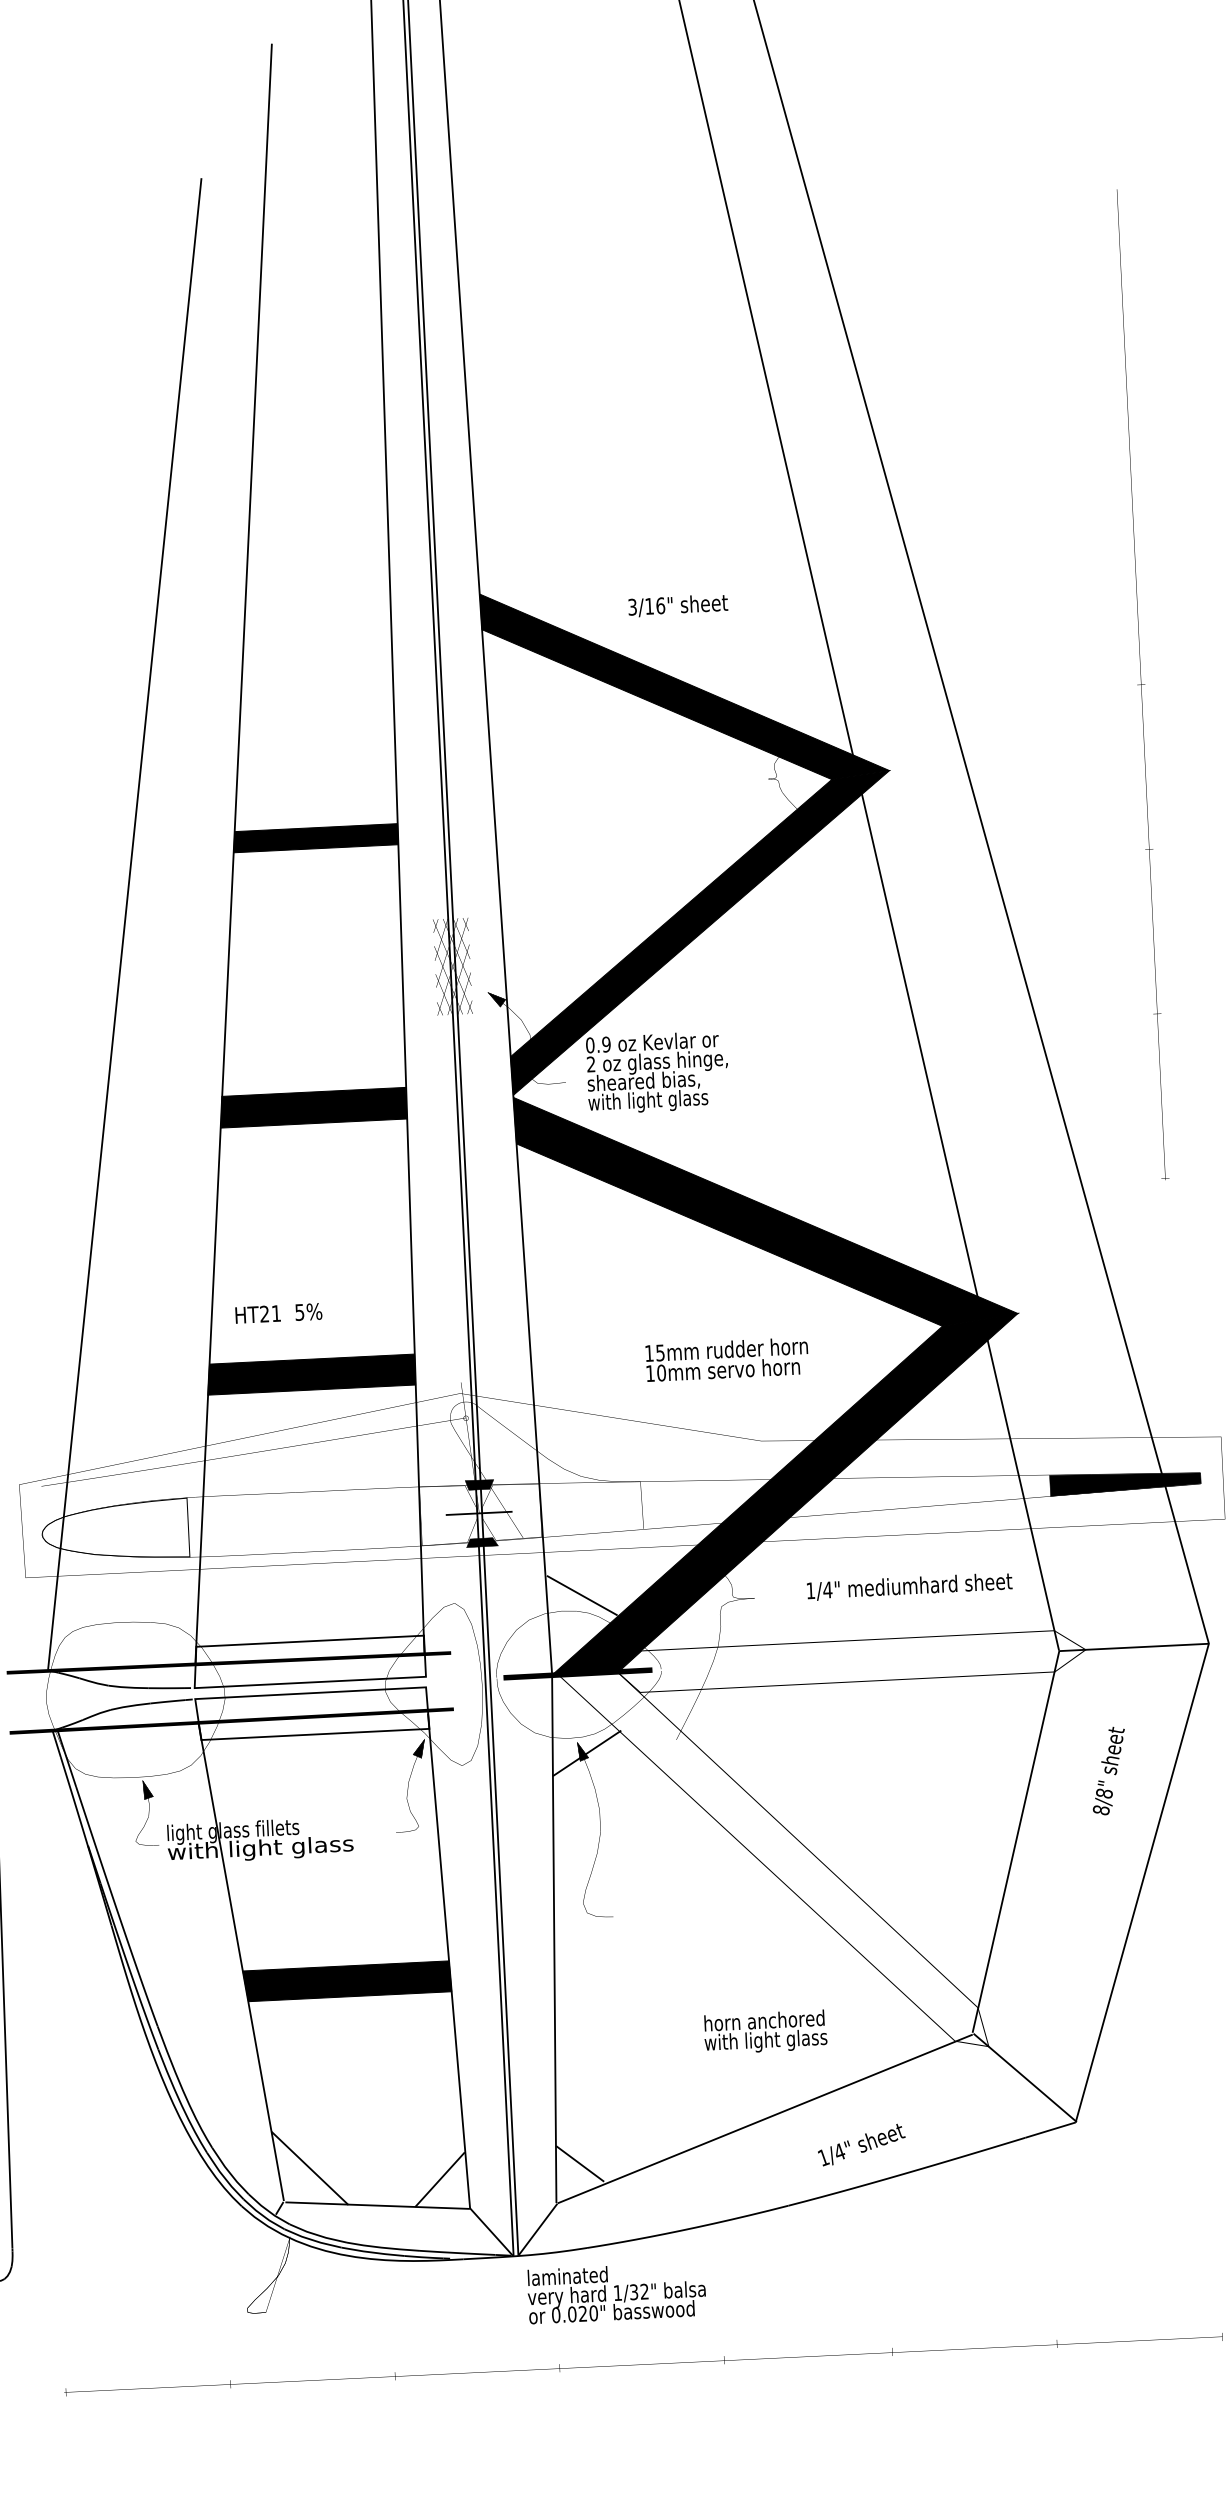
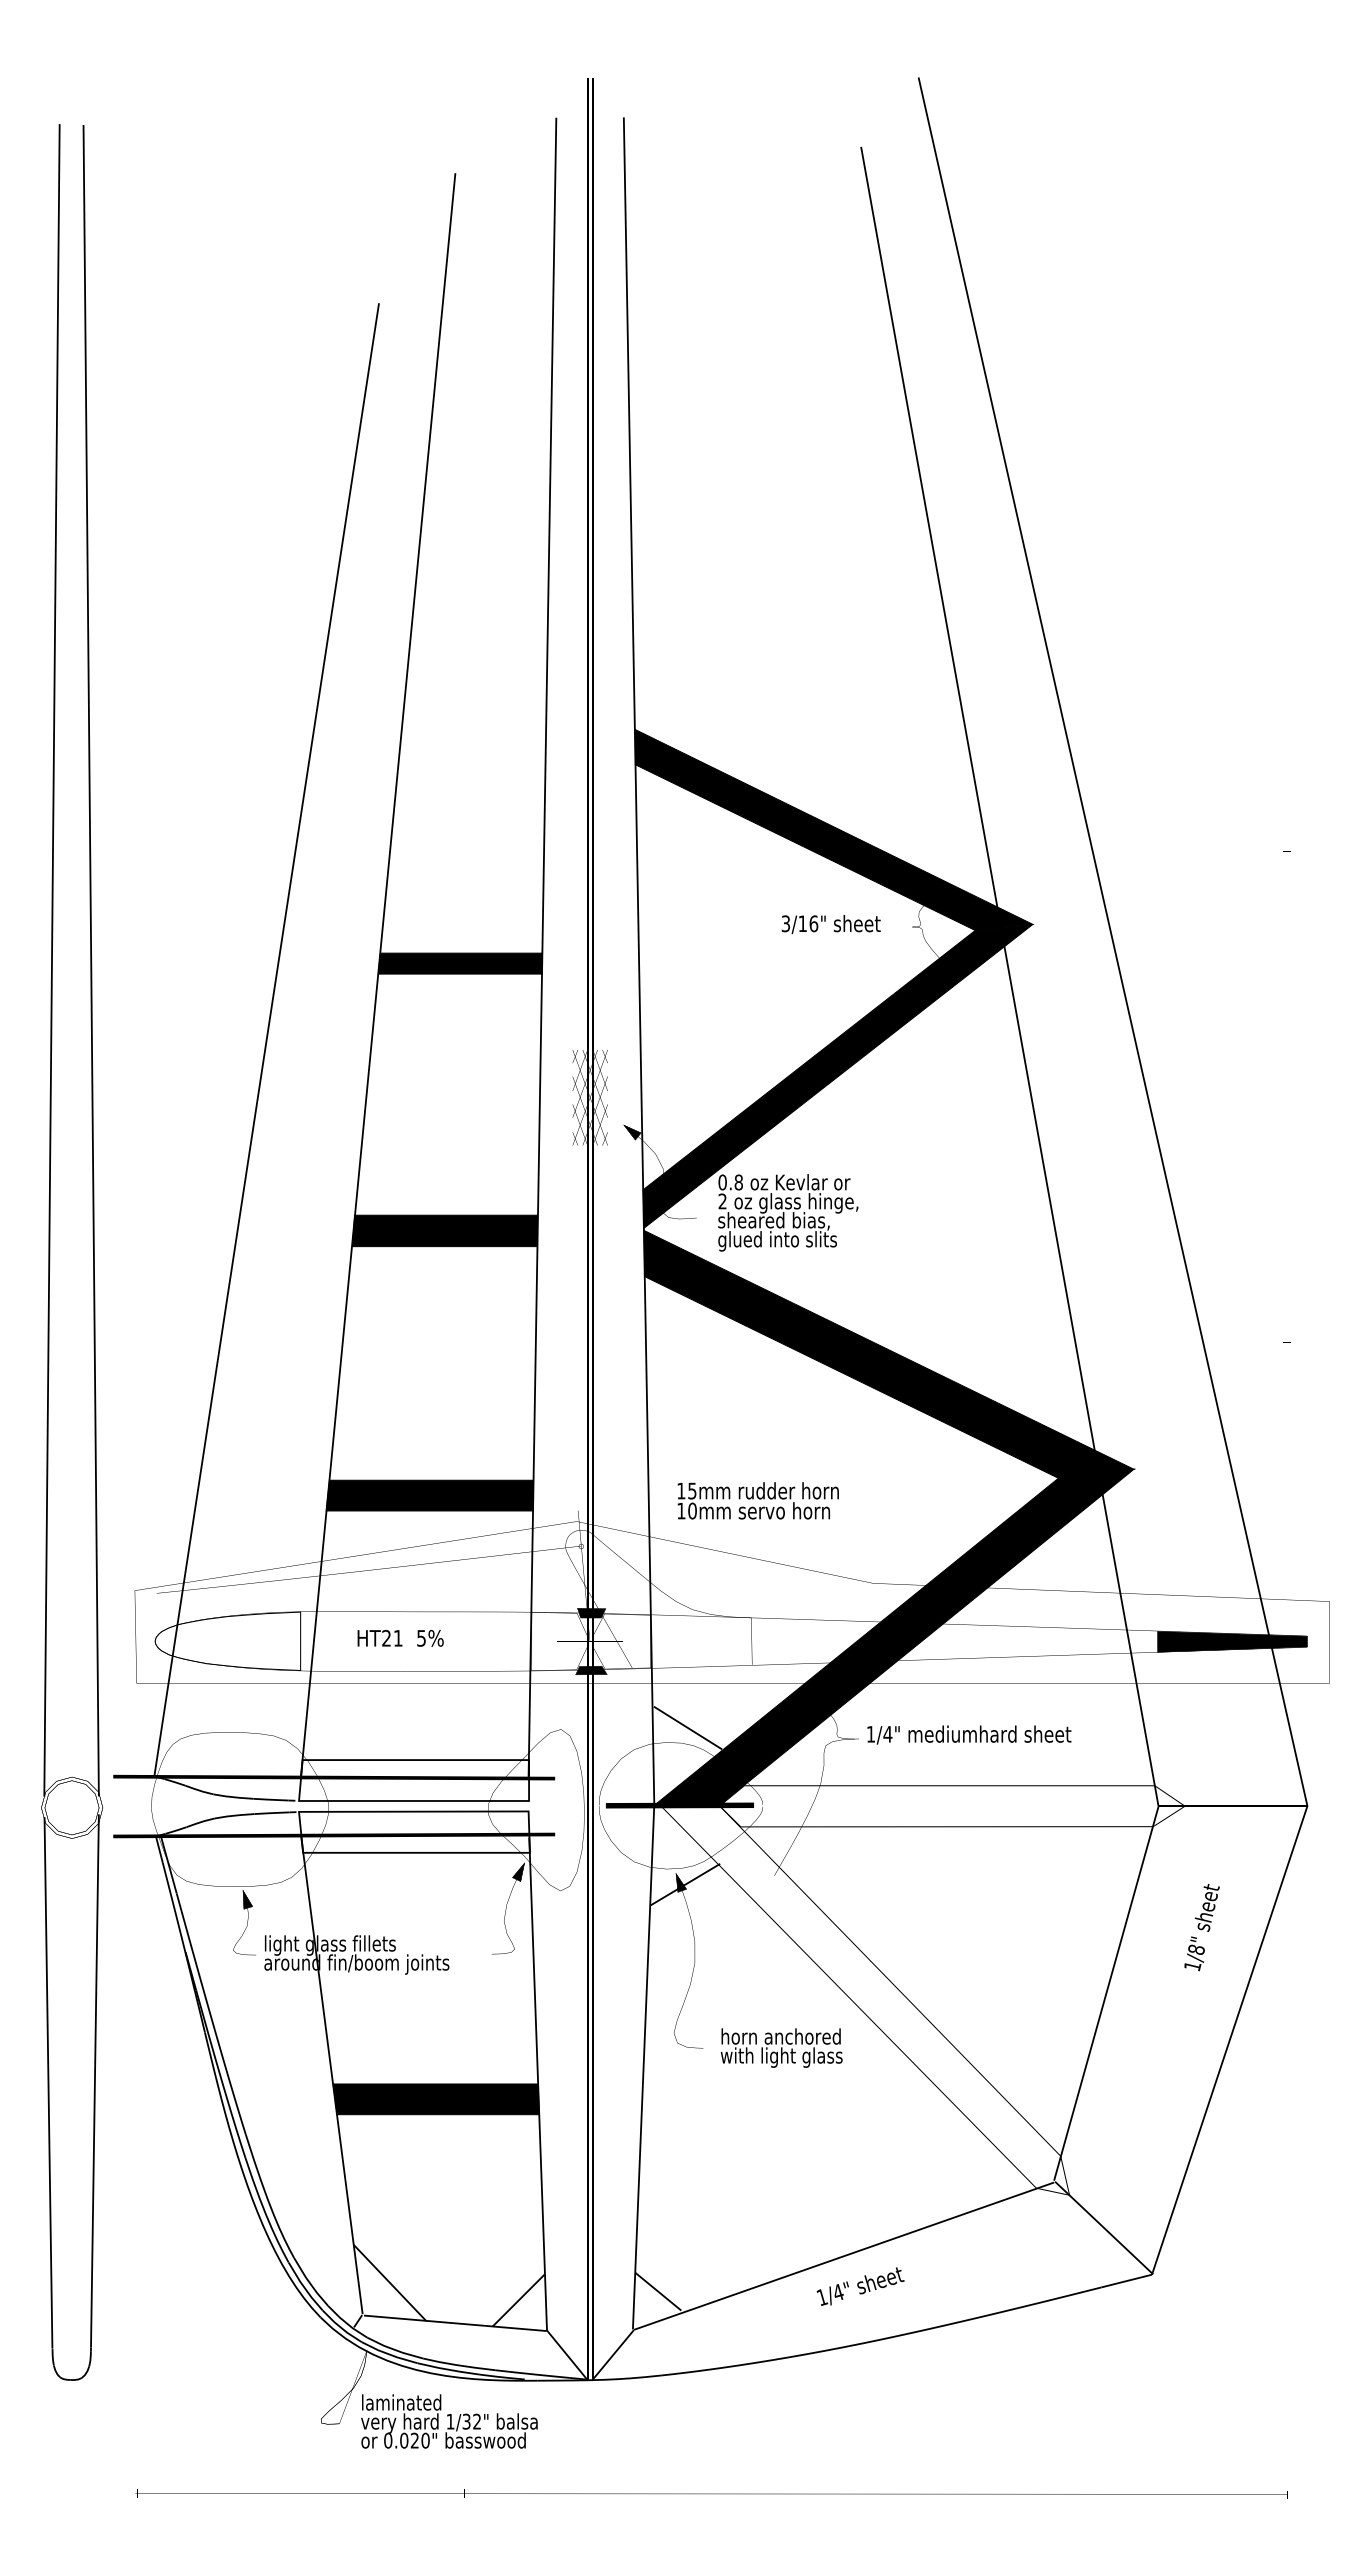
text: (677, 605) -> (830, 924), moved
text: (606, 1044) -> (738, 1182), 0.9 -> 0.8
text: (646, 1102) -> (775, 1241), with light glass -> glued into slits
text: (278, 1312) -> (400, 1637), moved
text: (726, 1359) -> (757, 1500), moved
text: (909, 1586) -> (969, 1734), moved
text: (1101, 1810) -> (1192, 1966), 8/8" -> 1/8"
text: (260, 1849) -> (356, 1964), with light glass -> around fin/boom joints
text: (765, 2031) -> (781, 2047), moved
text: (861, 2144) -> (860, 2286), moved
text: (616, 2292) -> (449, 2421), moved

